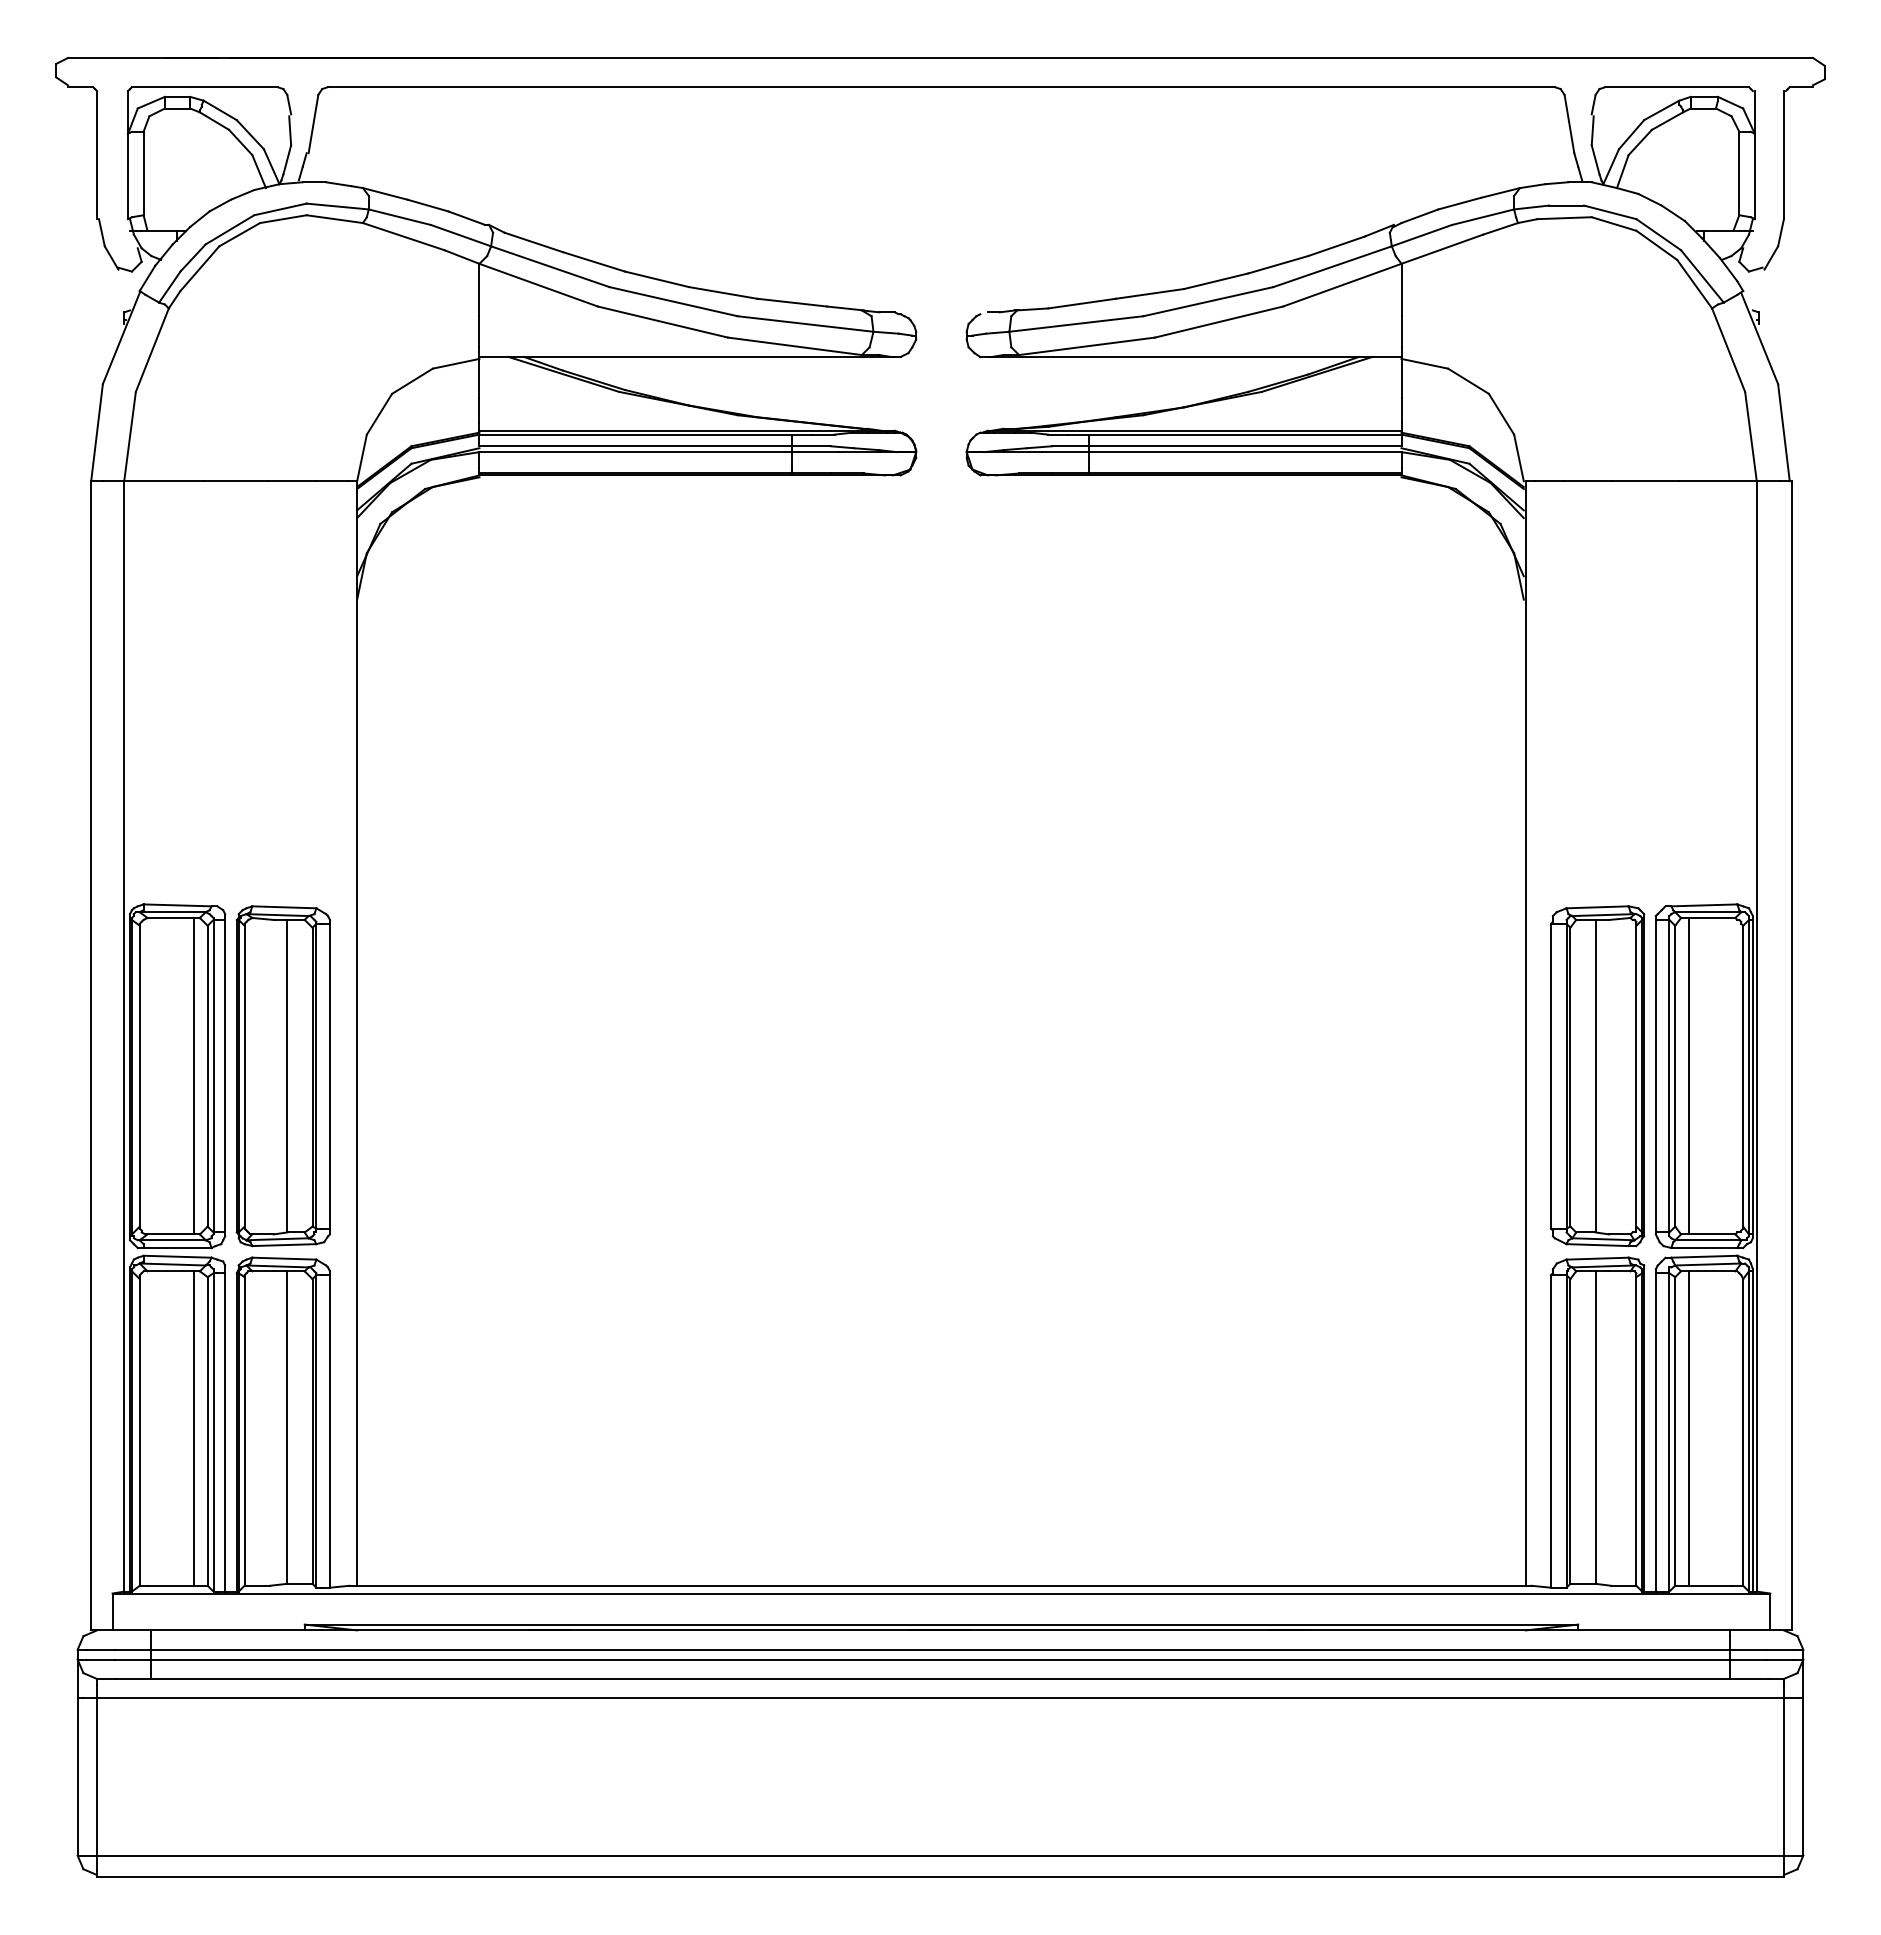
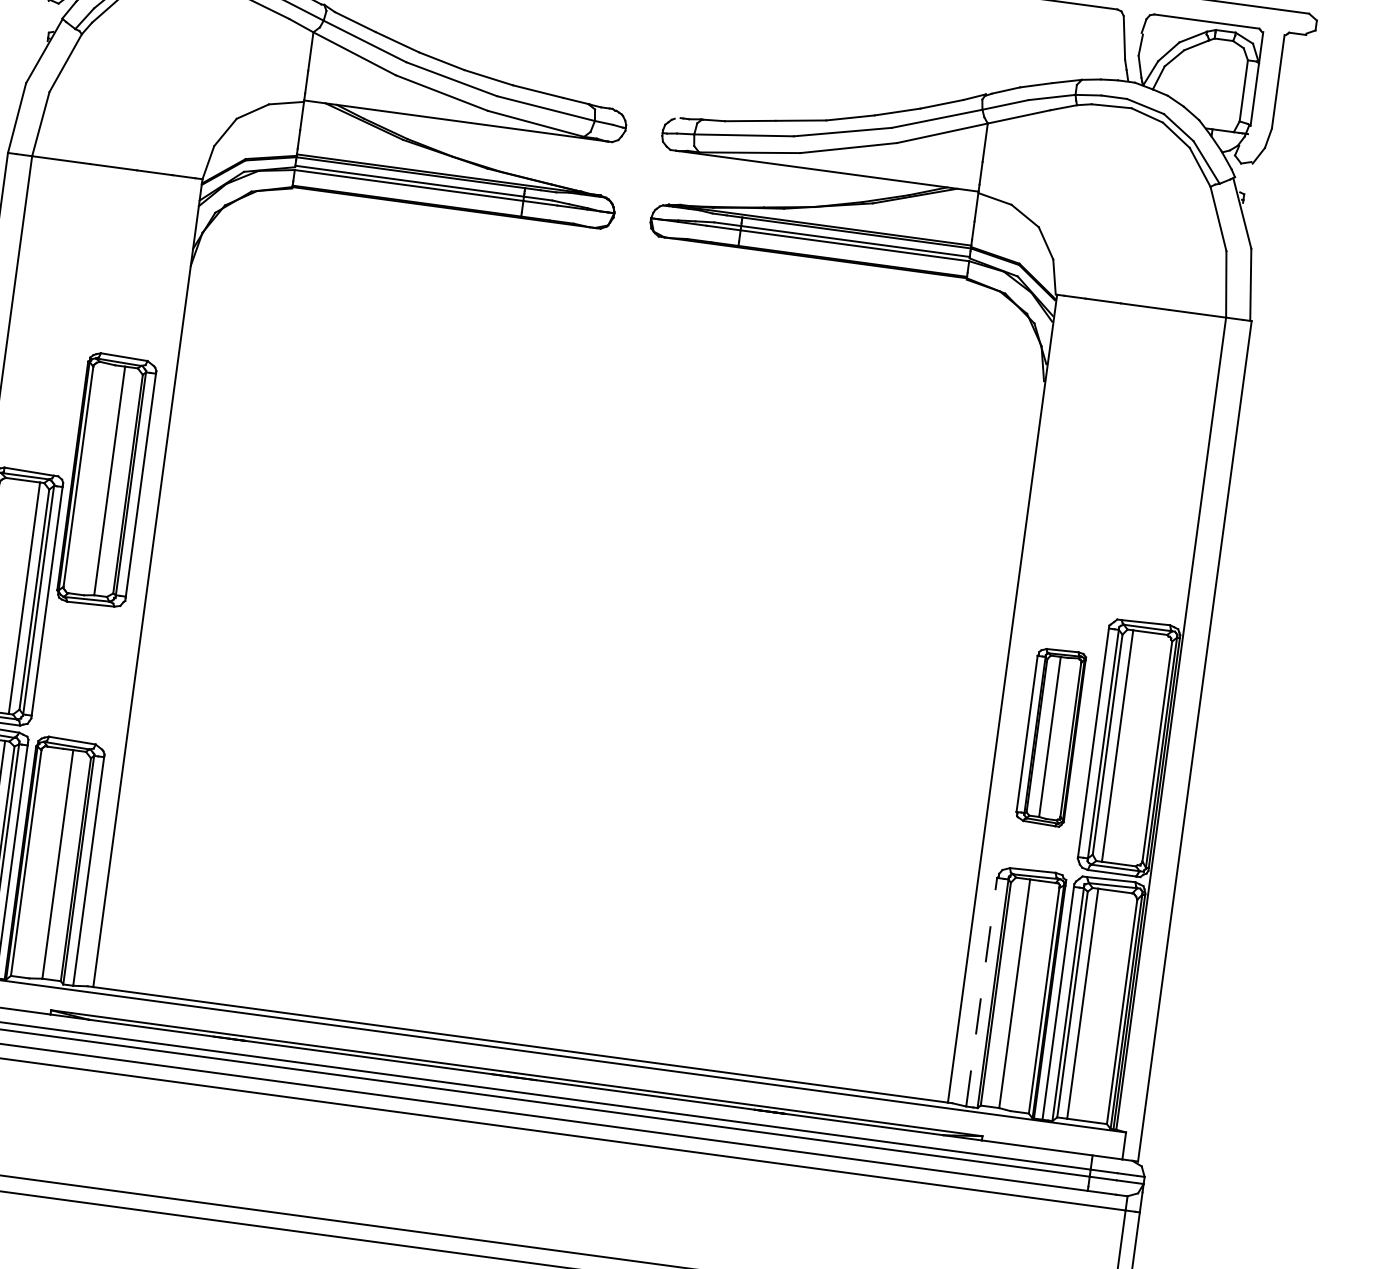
part: (283, 1076) -> (106, 480), moved
part: (1597, 1076) -> (1050, 737), size x0.7
line: (1551, 1430) -> (982, 991), solid -> dashed

